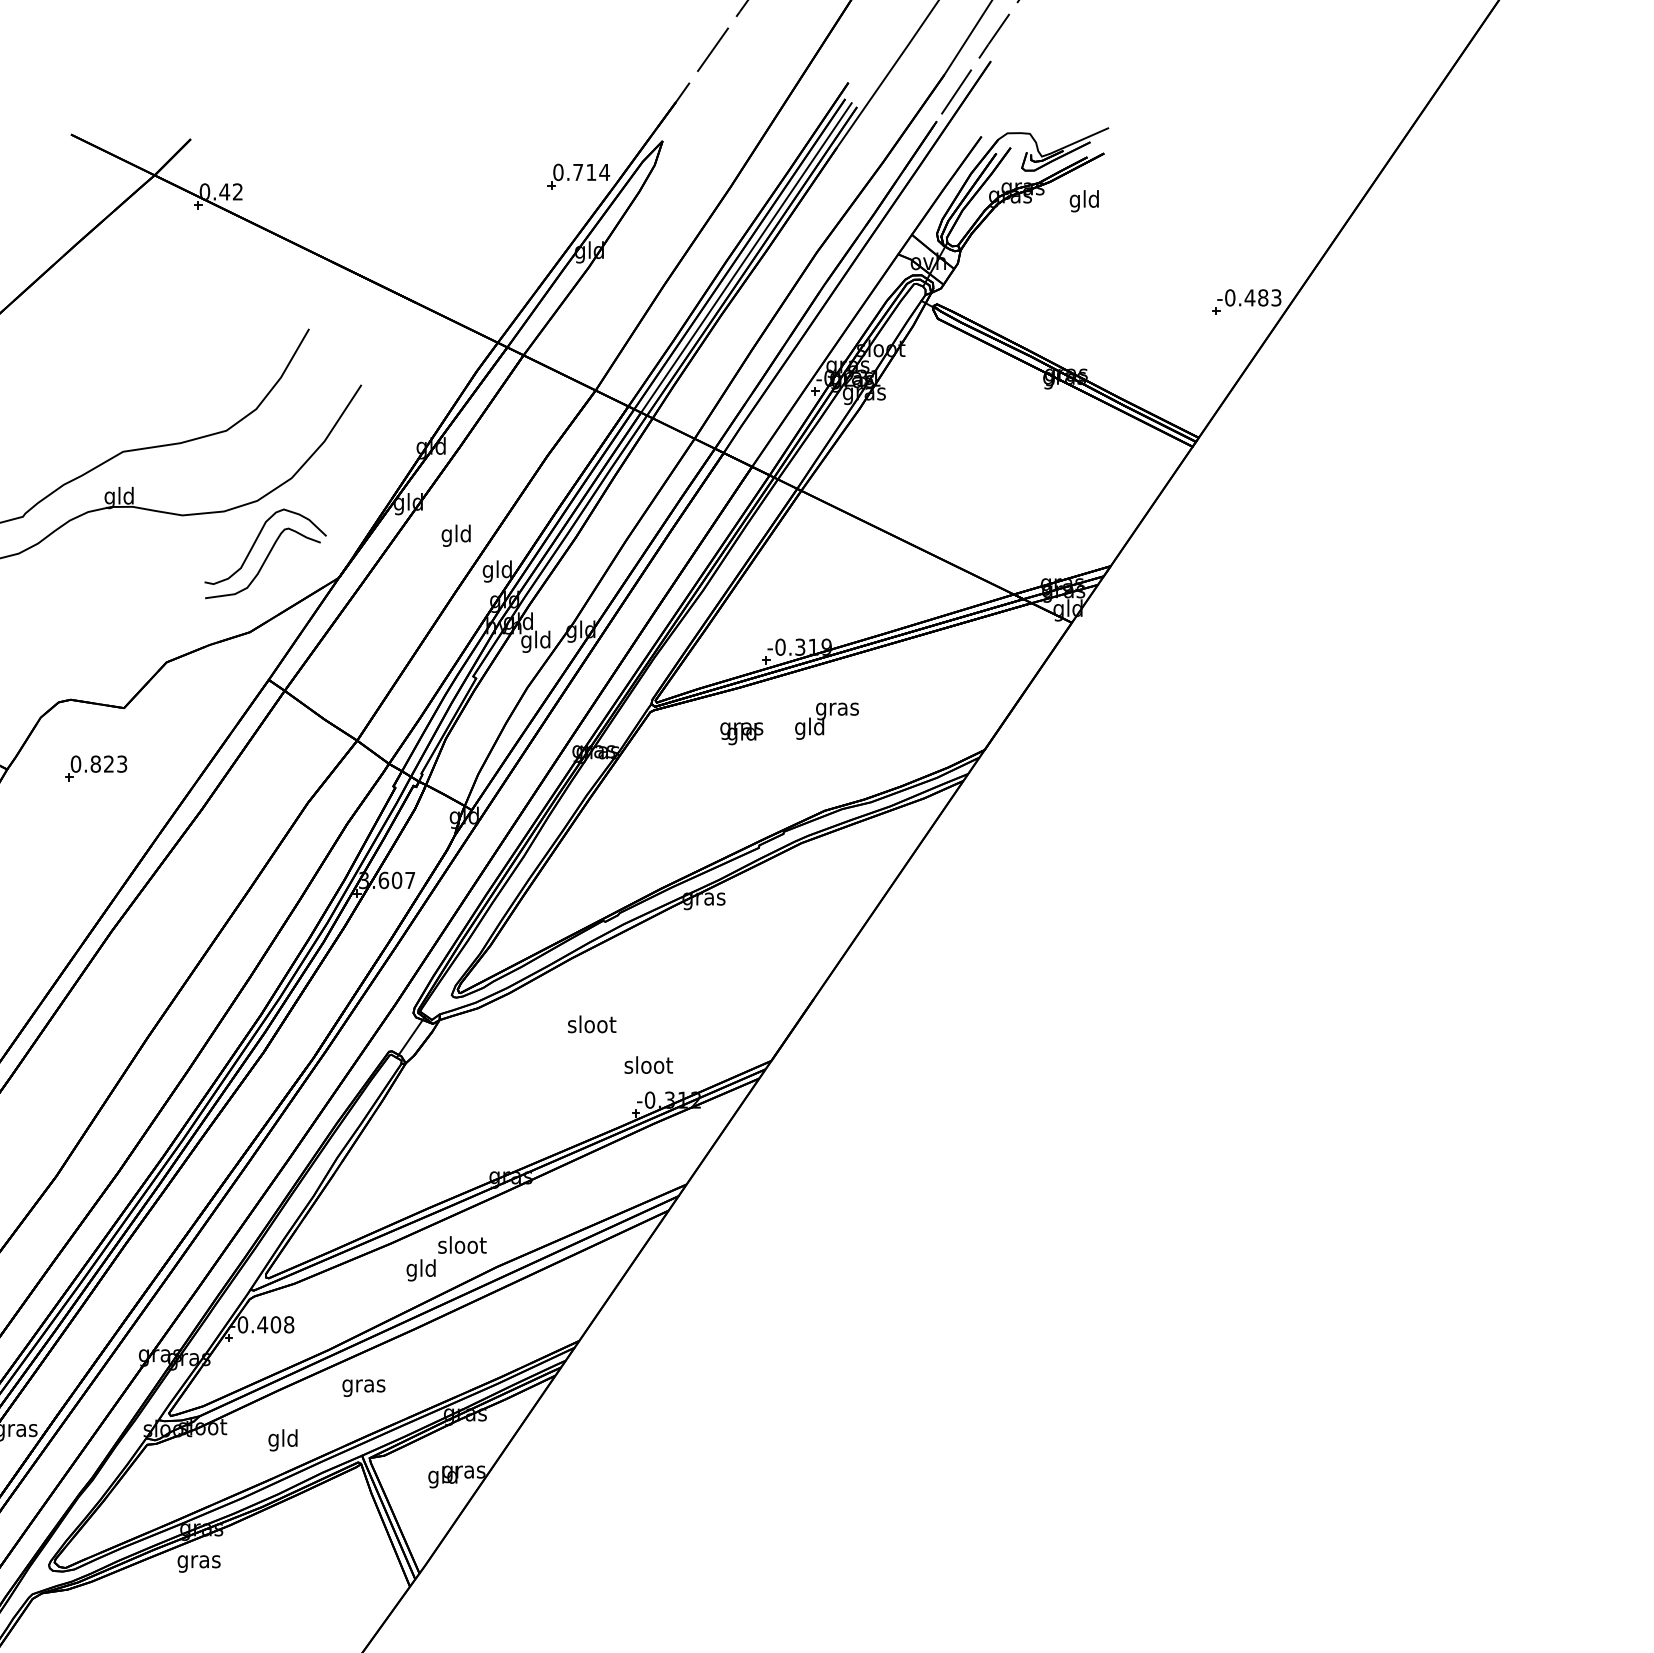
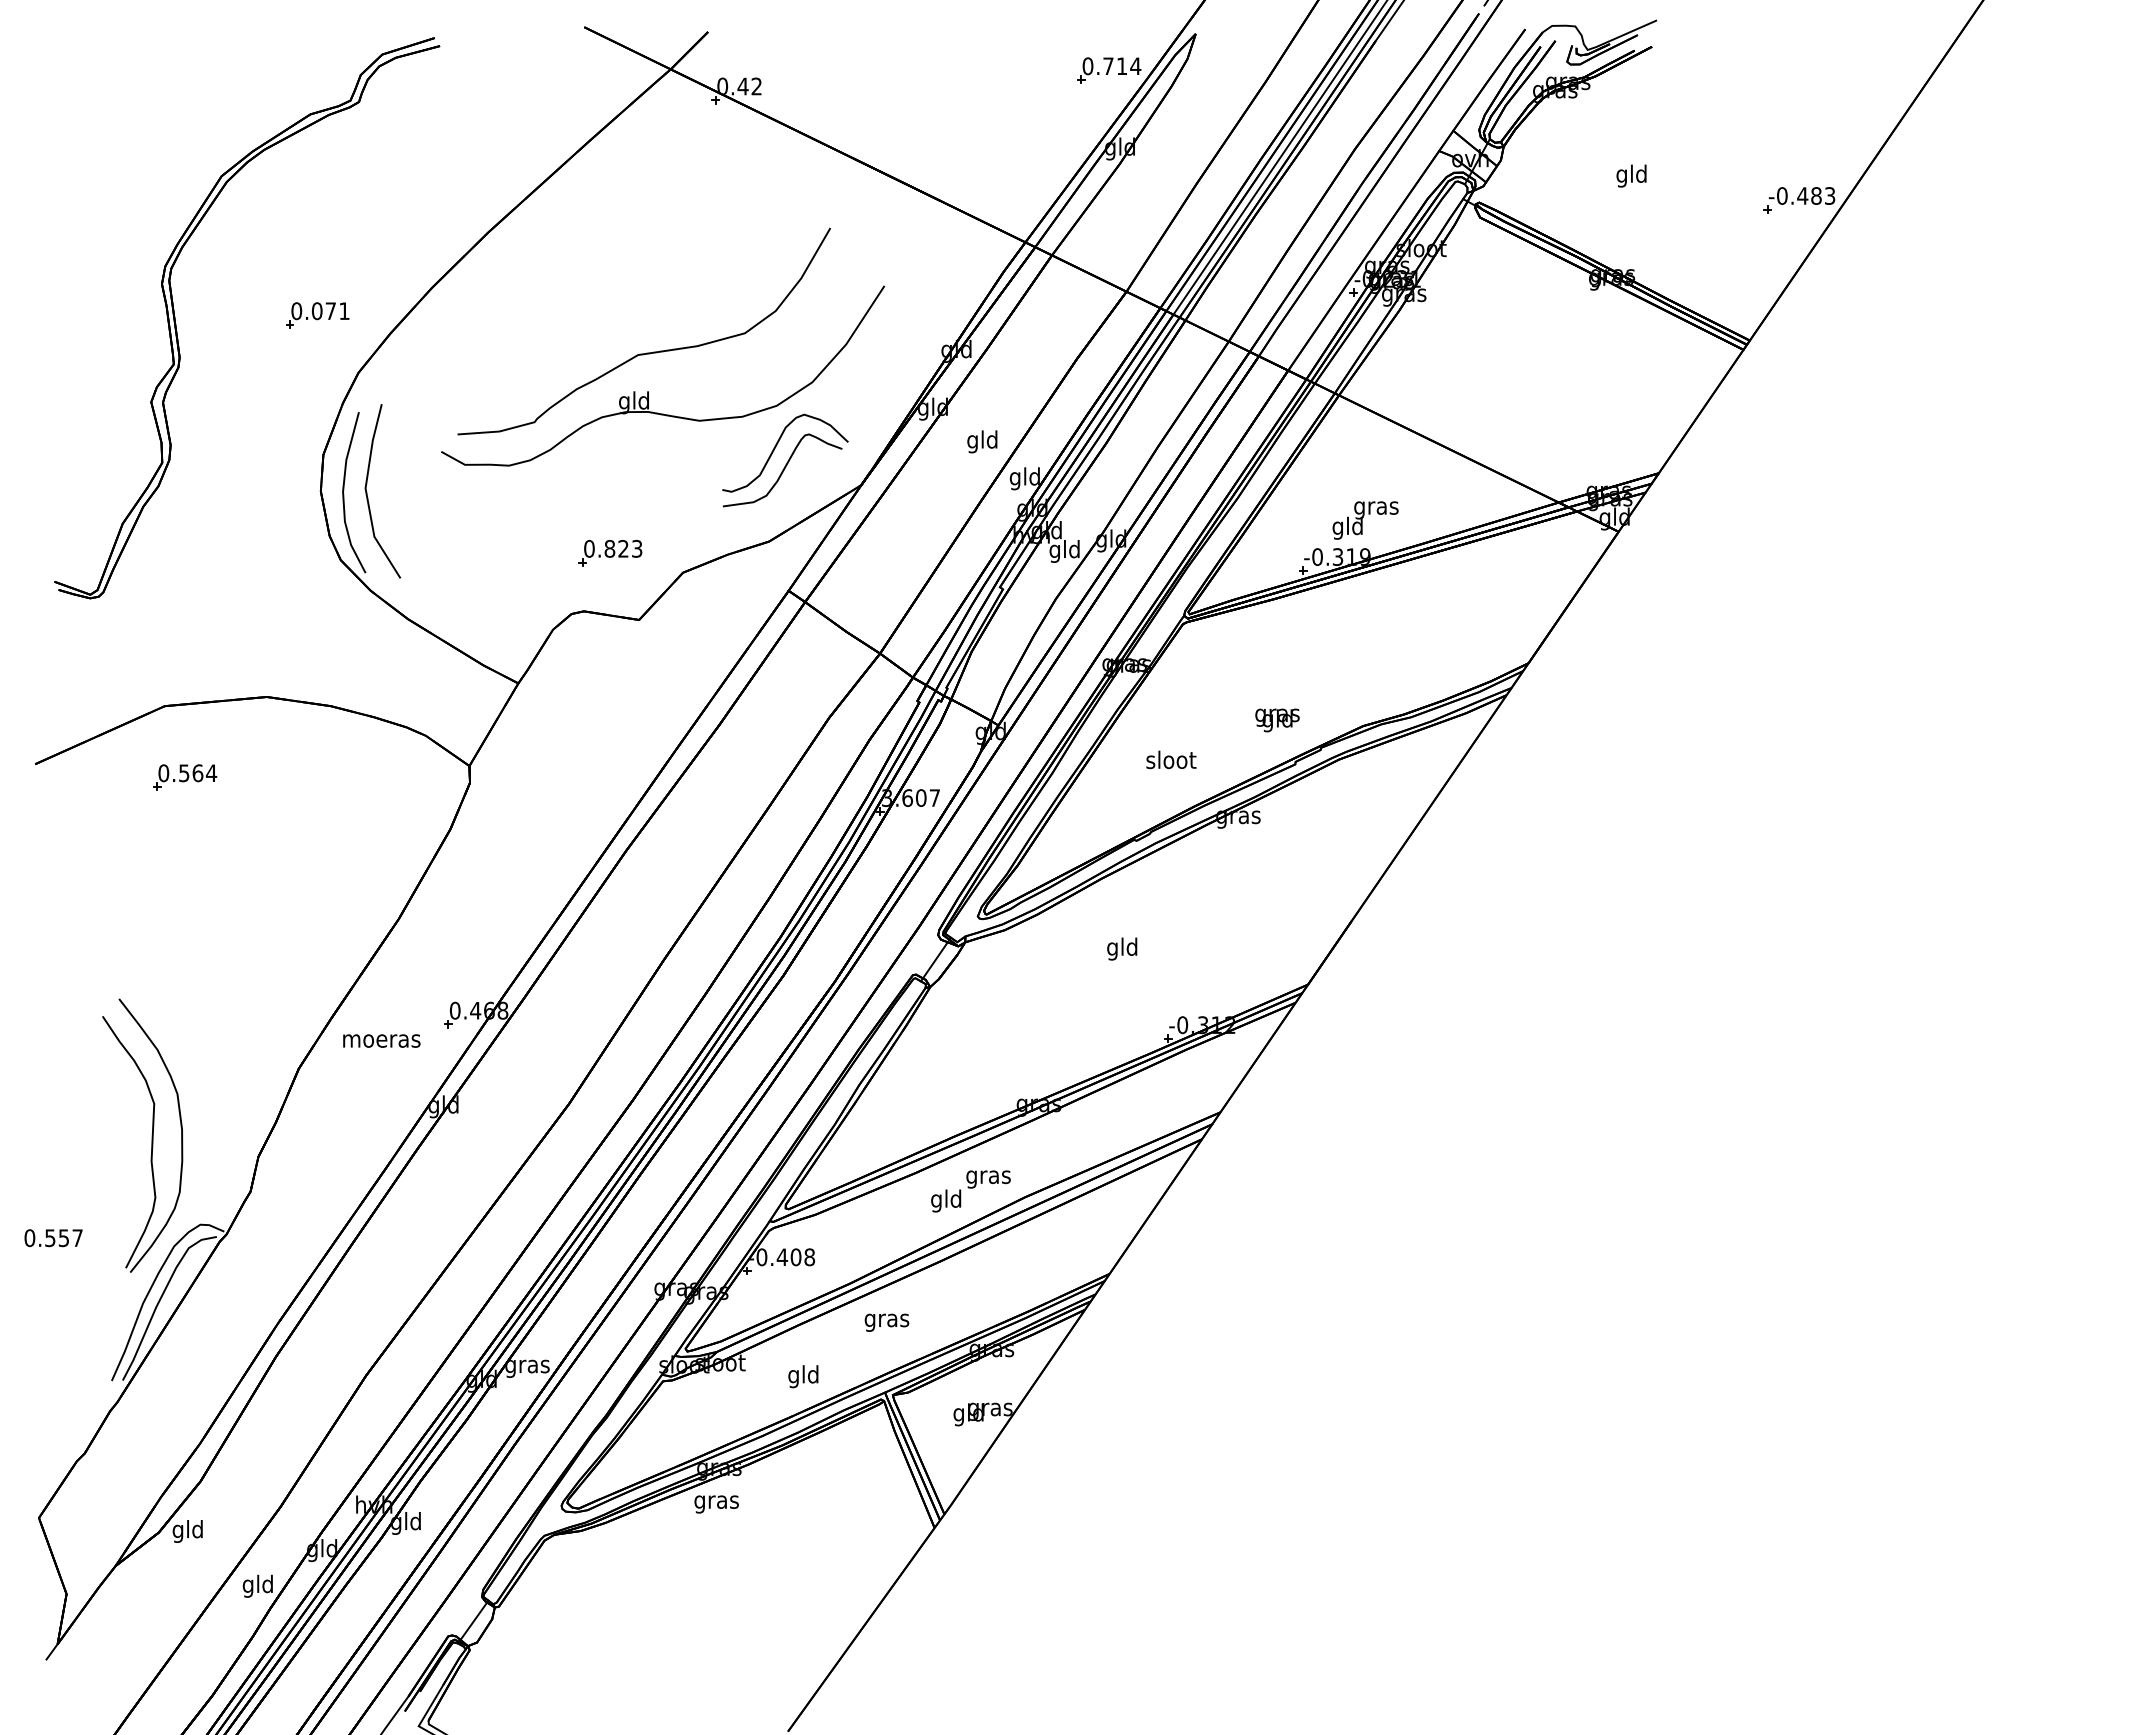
text: (1084, 200) -> (1631, 175), moved
text: (826, 721) -> (1365, 520), moved
text: (741, 733) -> (1277, 720), moved
part: (96, 768) -> (610, 553), moved
text: (591, 1026) -> (1122, 948), sloot -> gld
text: (648, 1064) -> (1171, 759), moved
text: (462, 1246) -> (988, 1176), sloot -> gras

